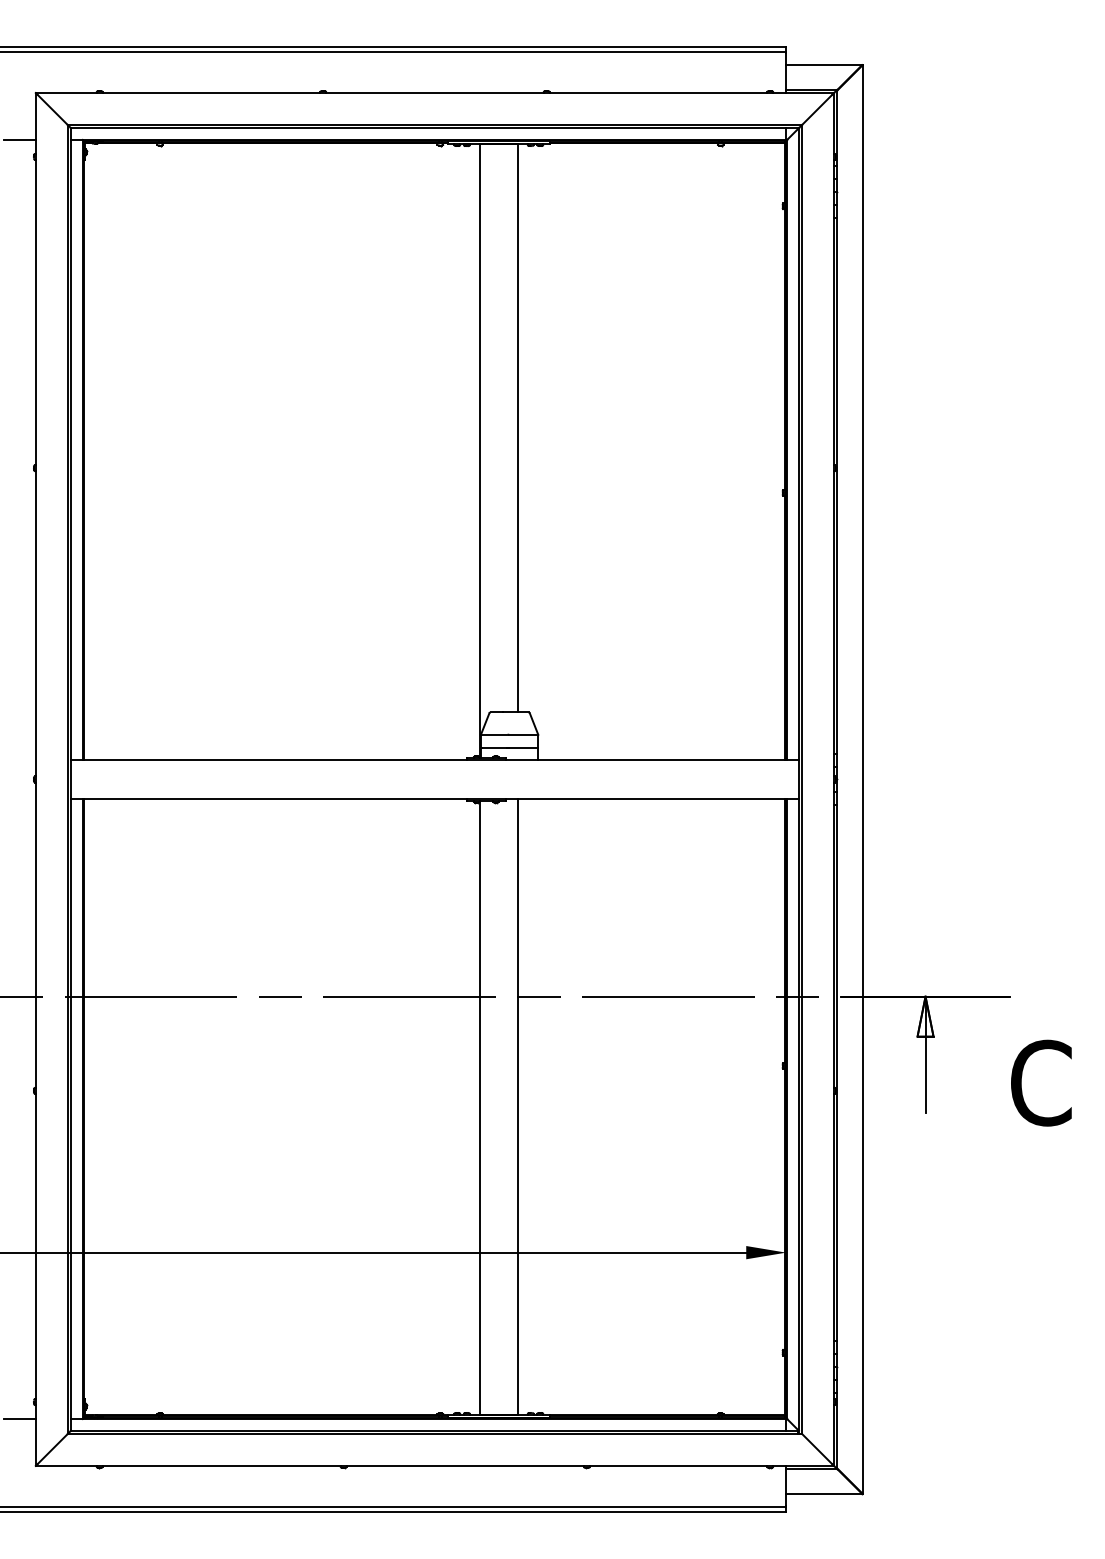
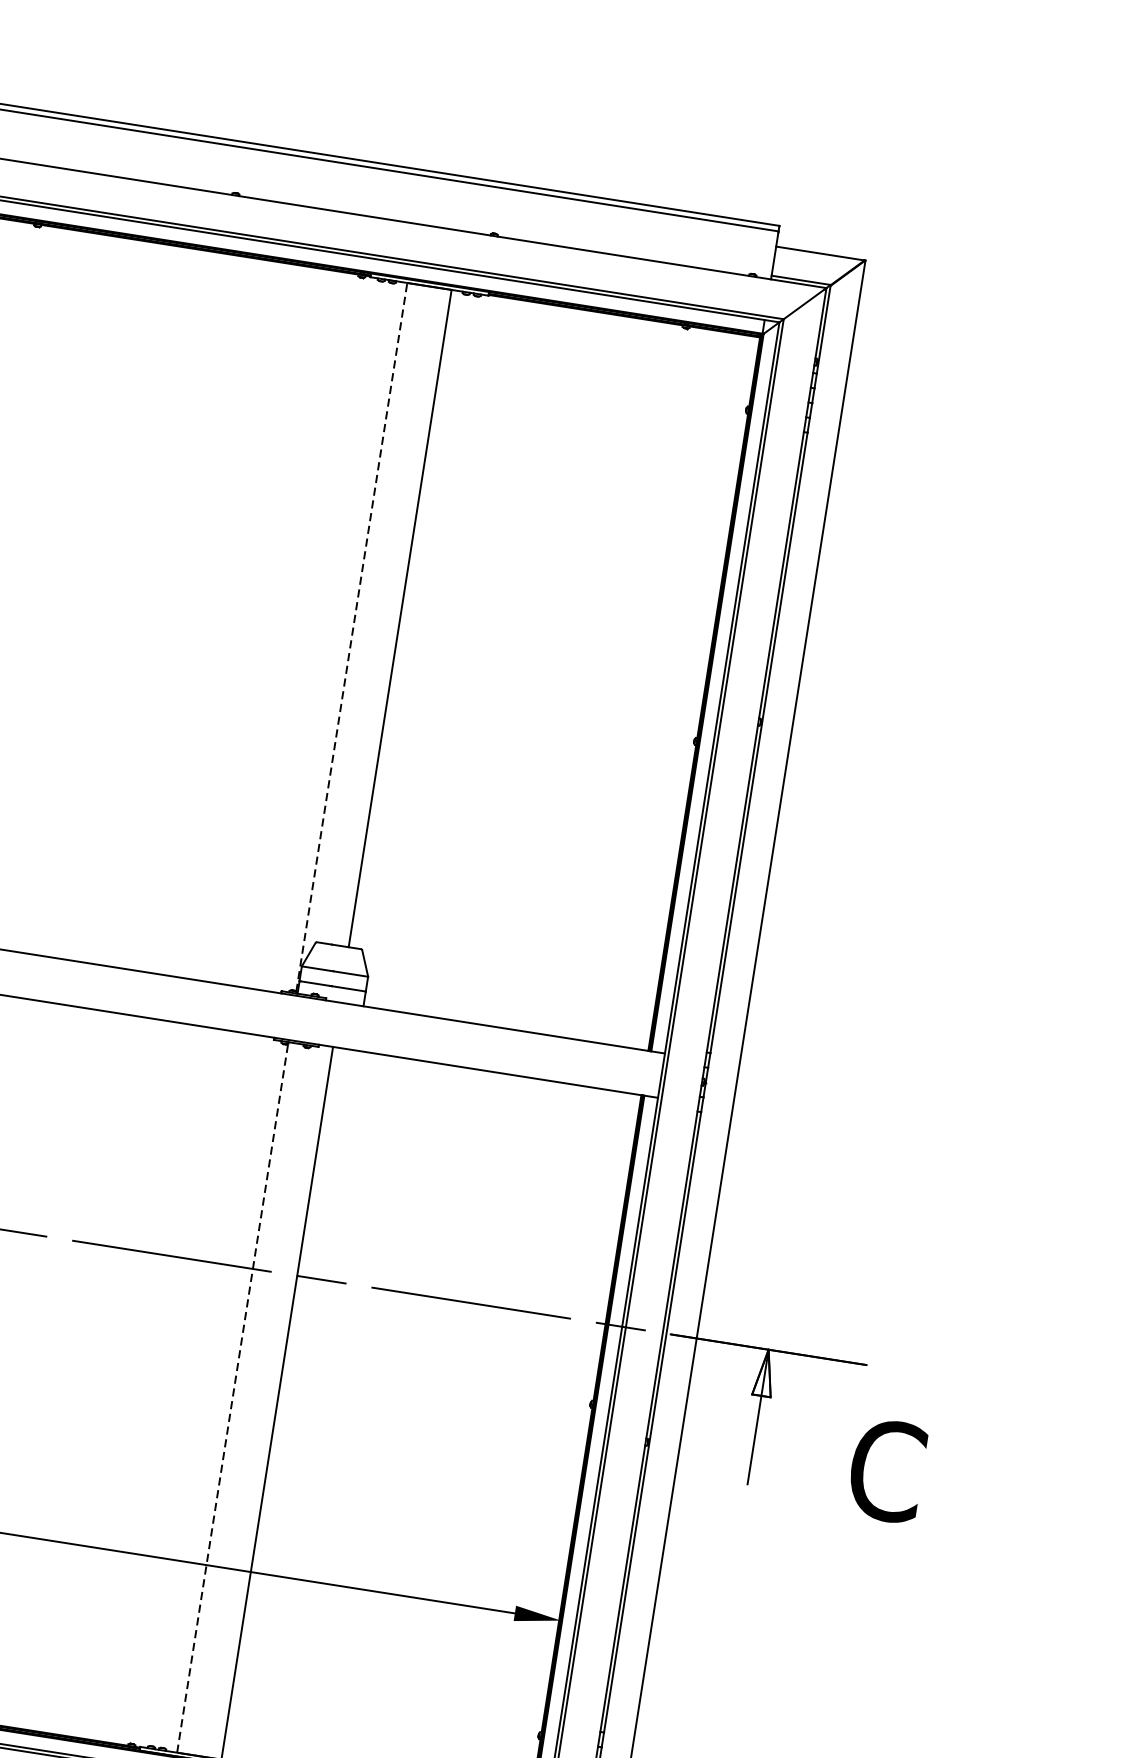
line: (479, 450) -> (351, 637), solid -> dashed
line: (479, 1107) -> (232, 1397), solid -> dashed

